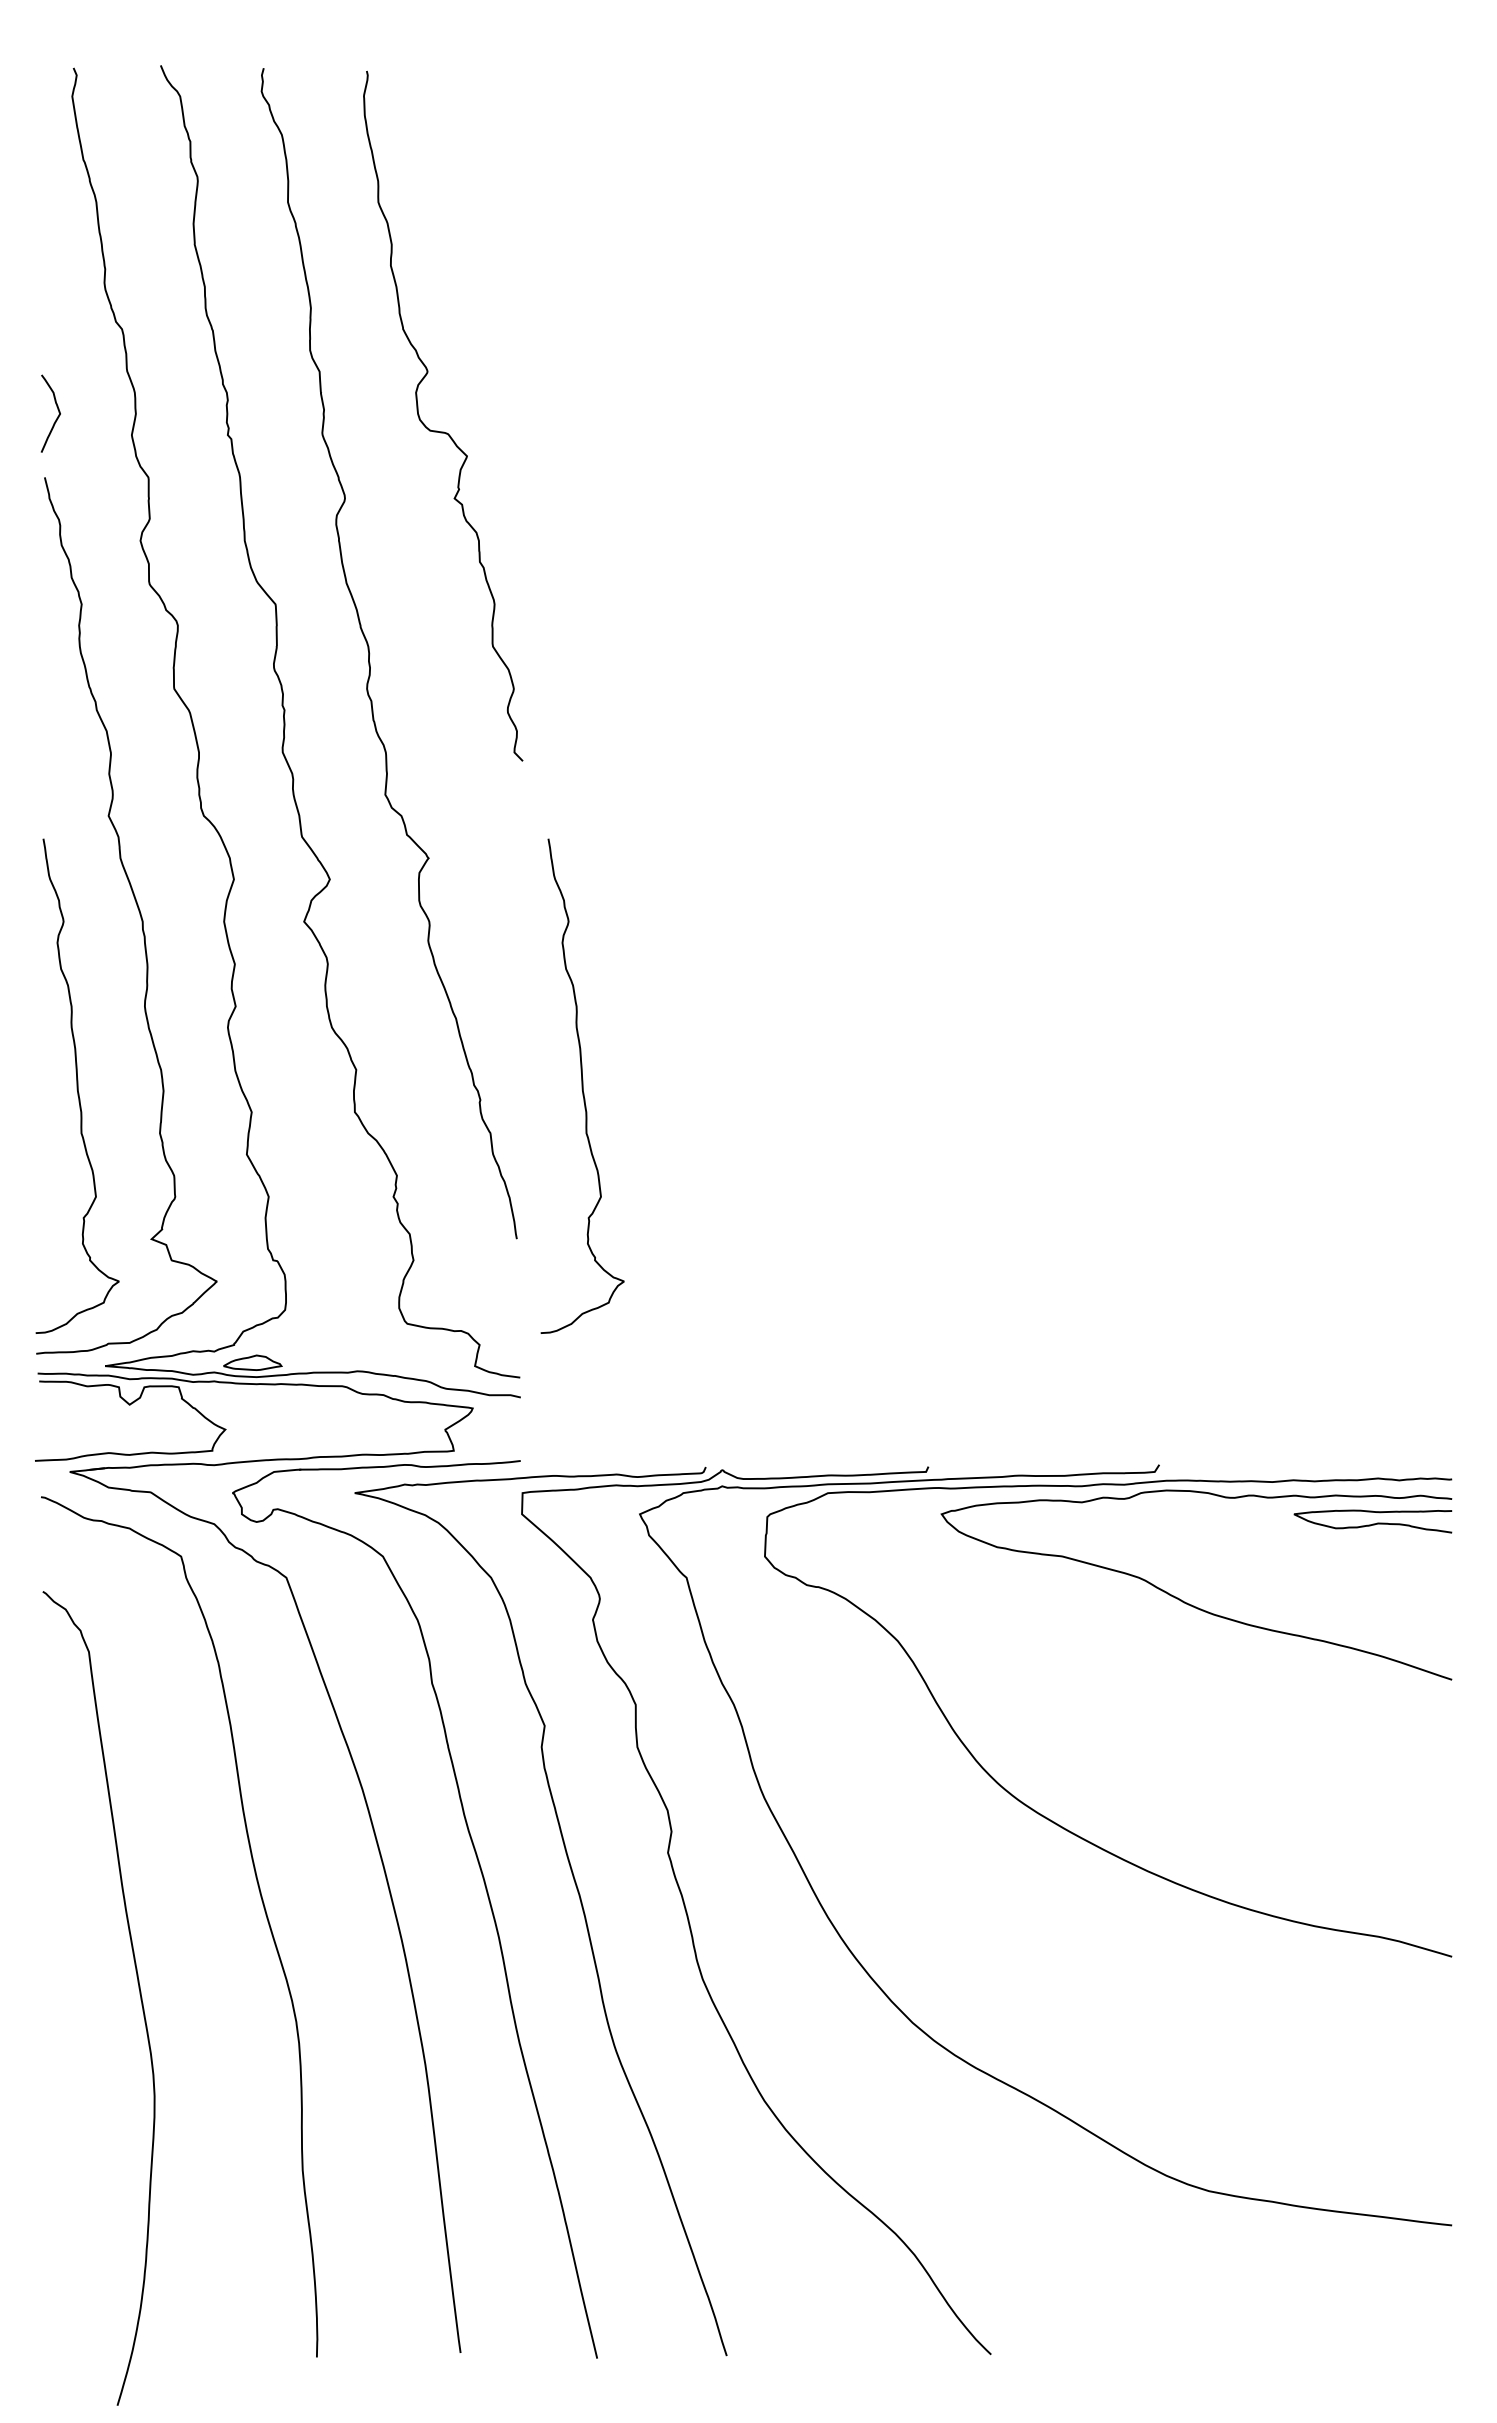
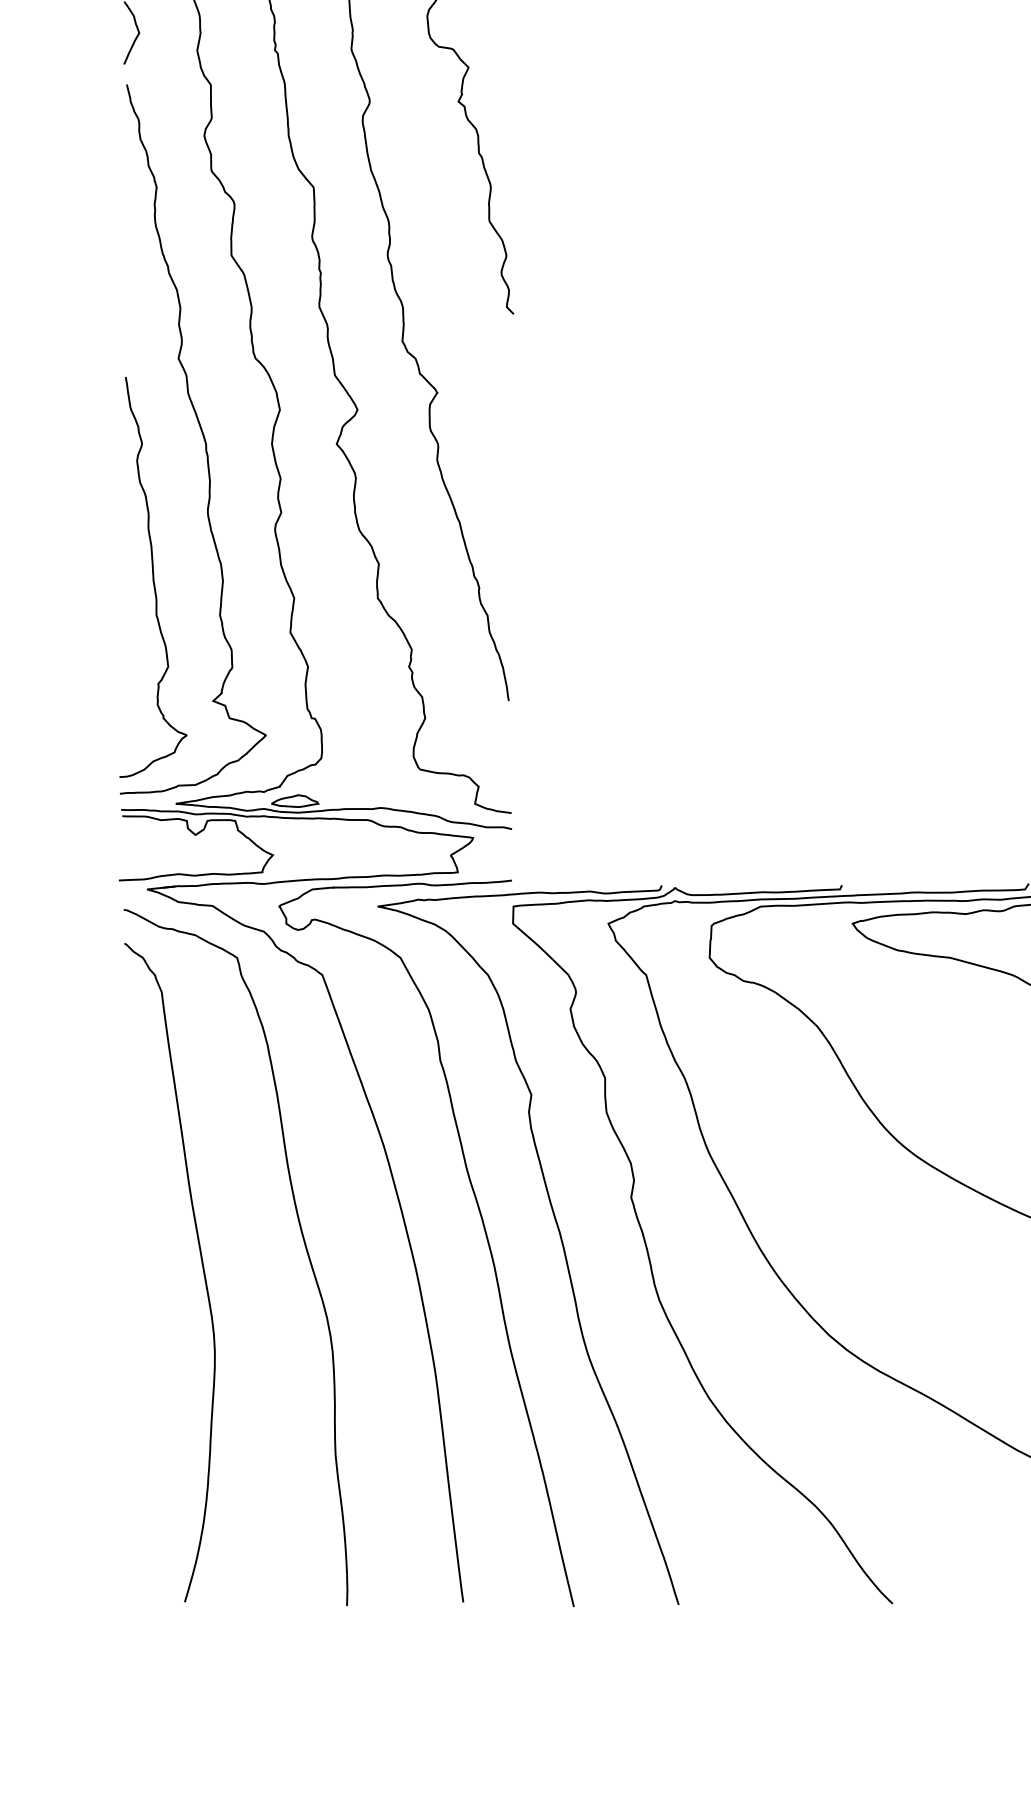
curve: (582, 1085) -> (562, 576), removed
curve: (139, 1994) -> (202, 1269), moved

